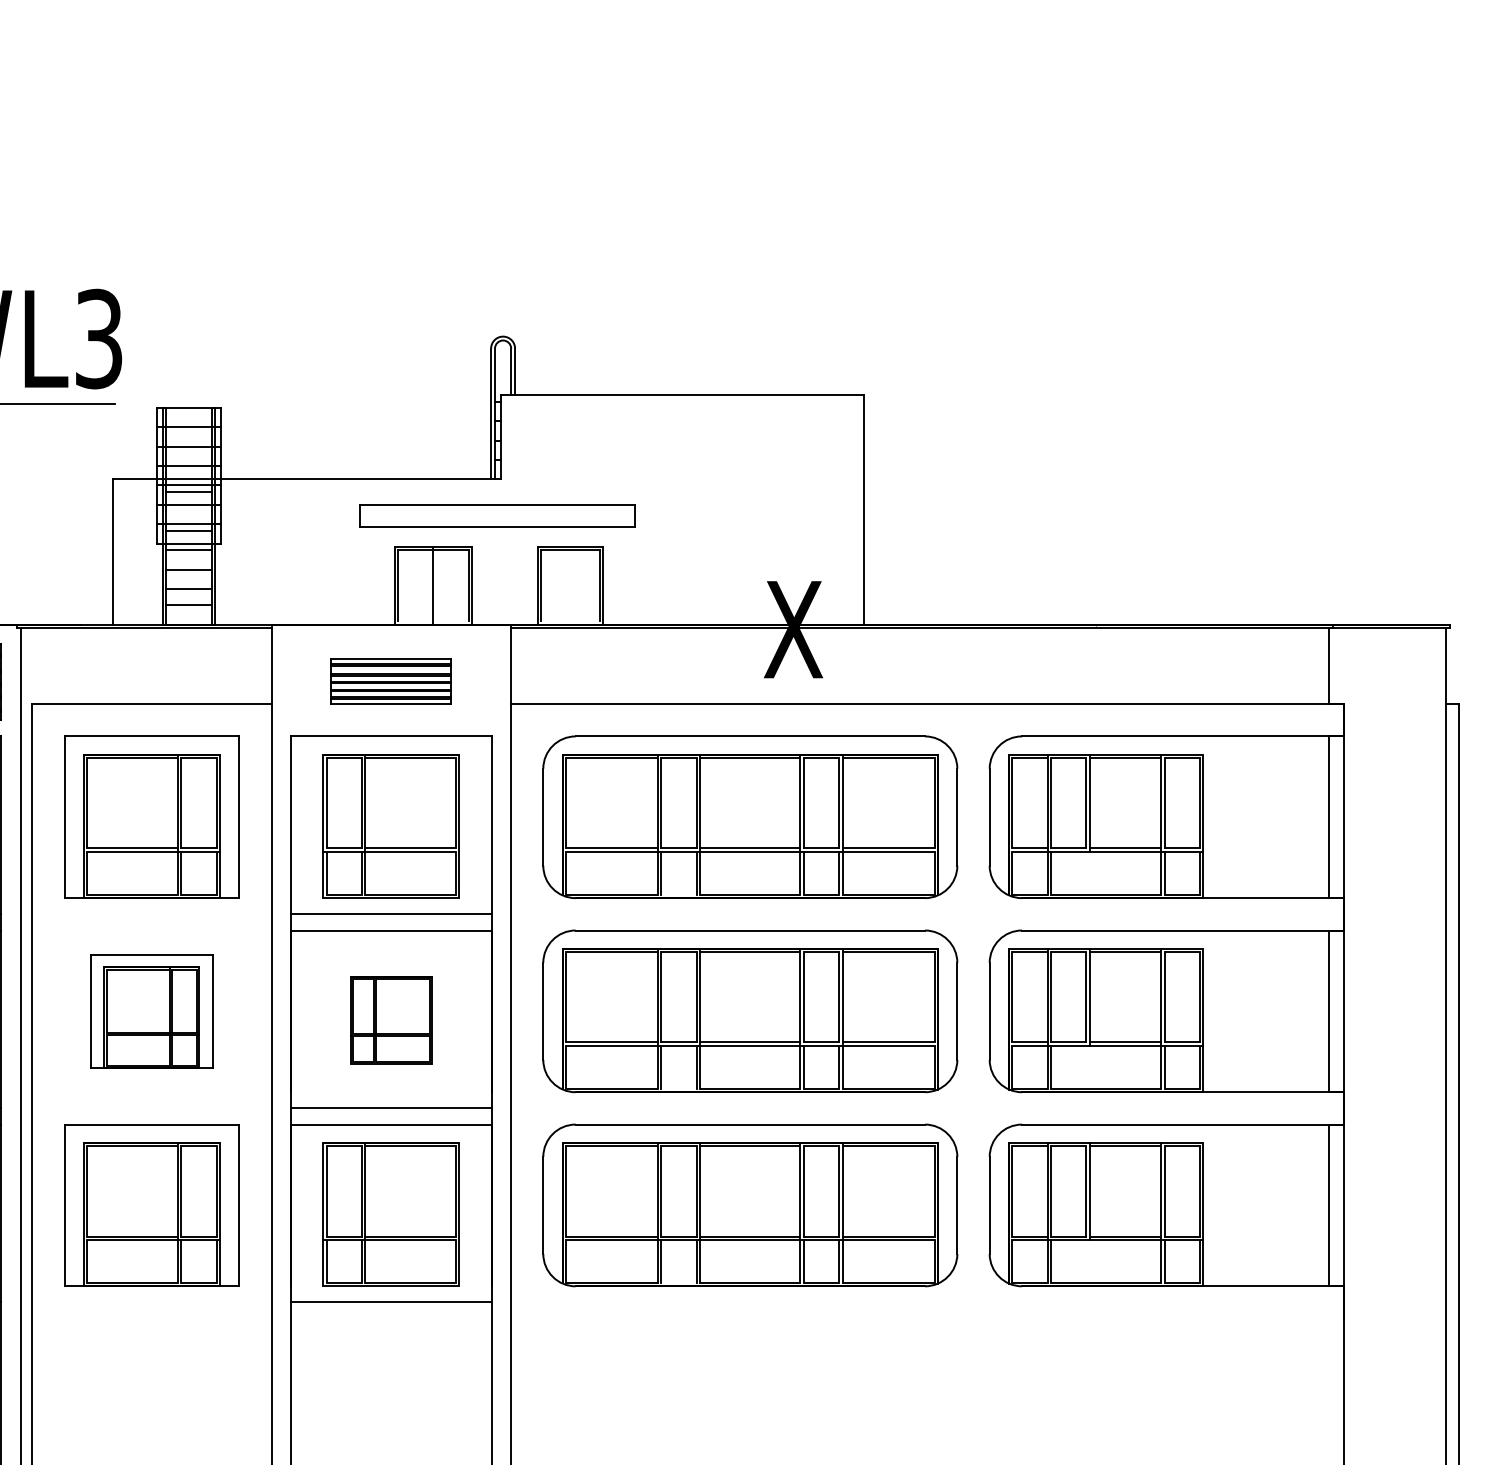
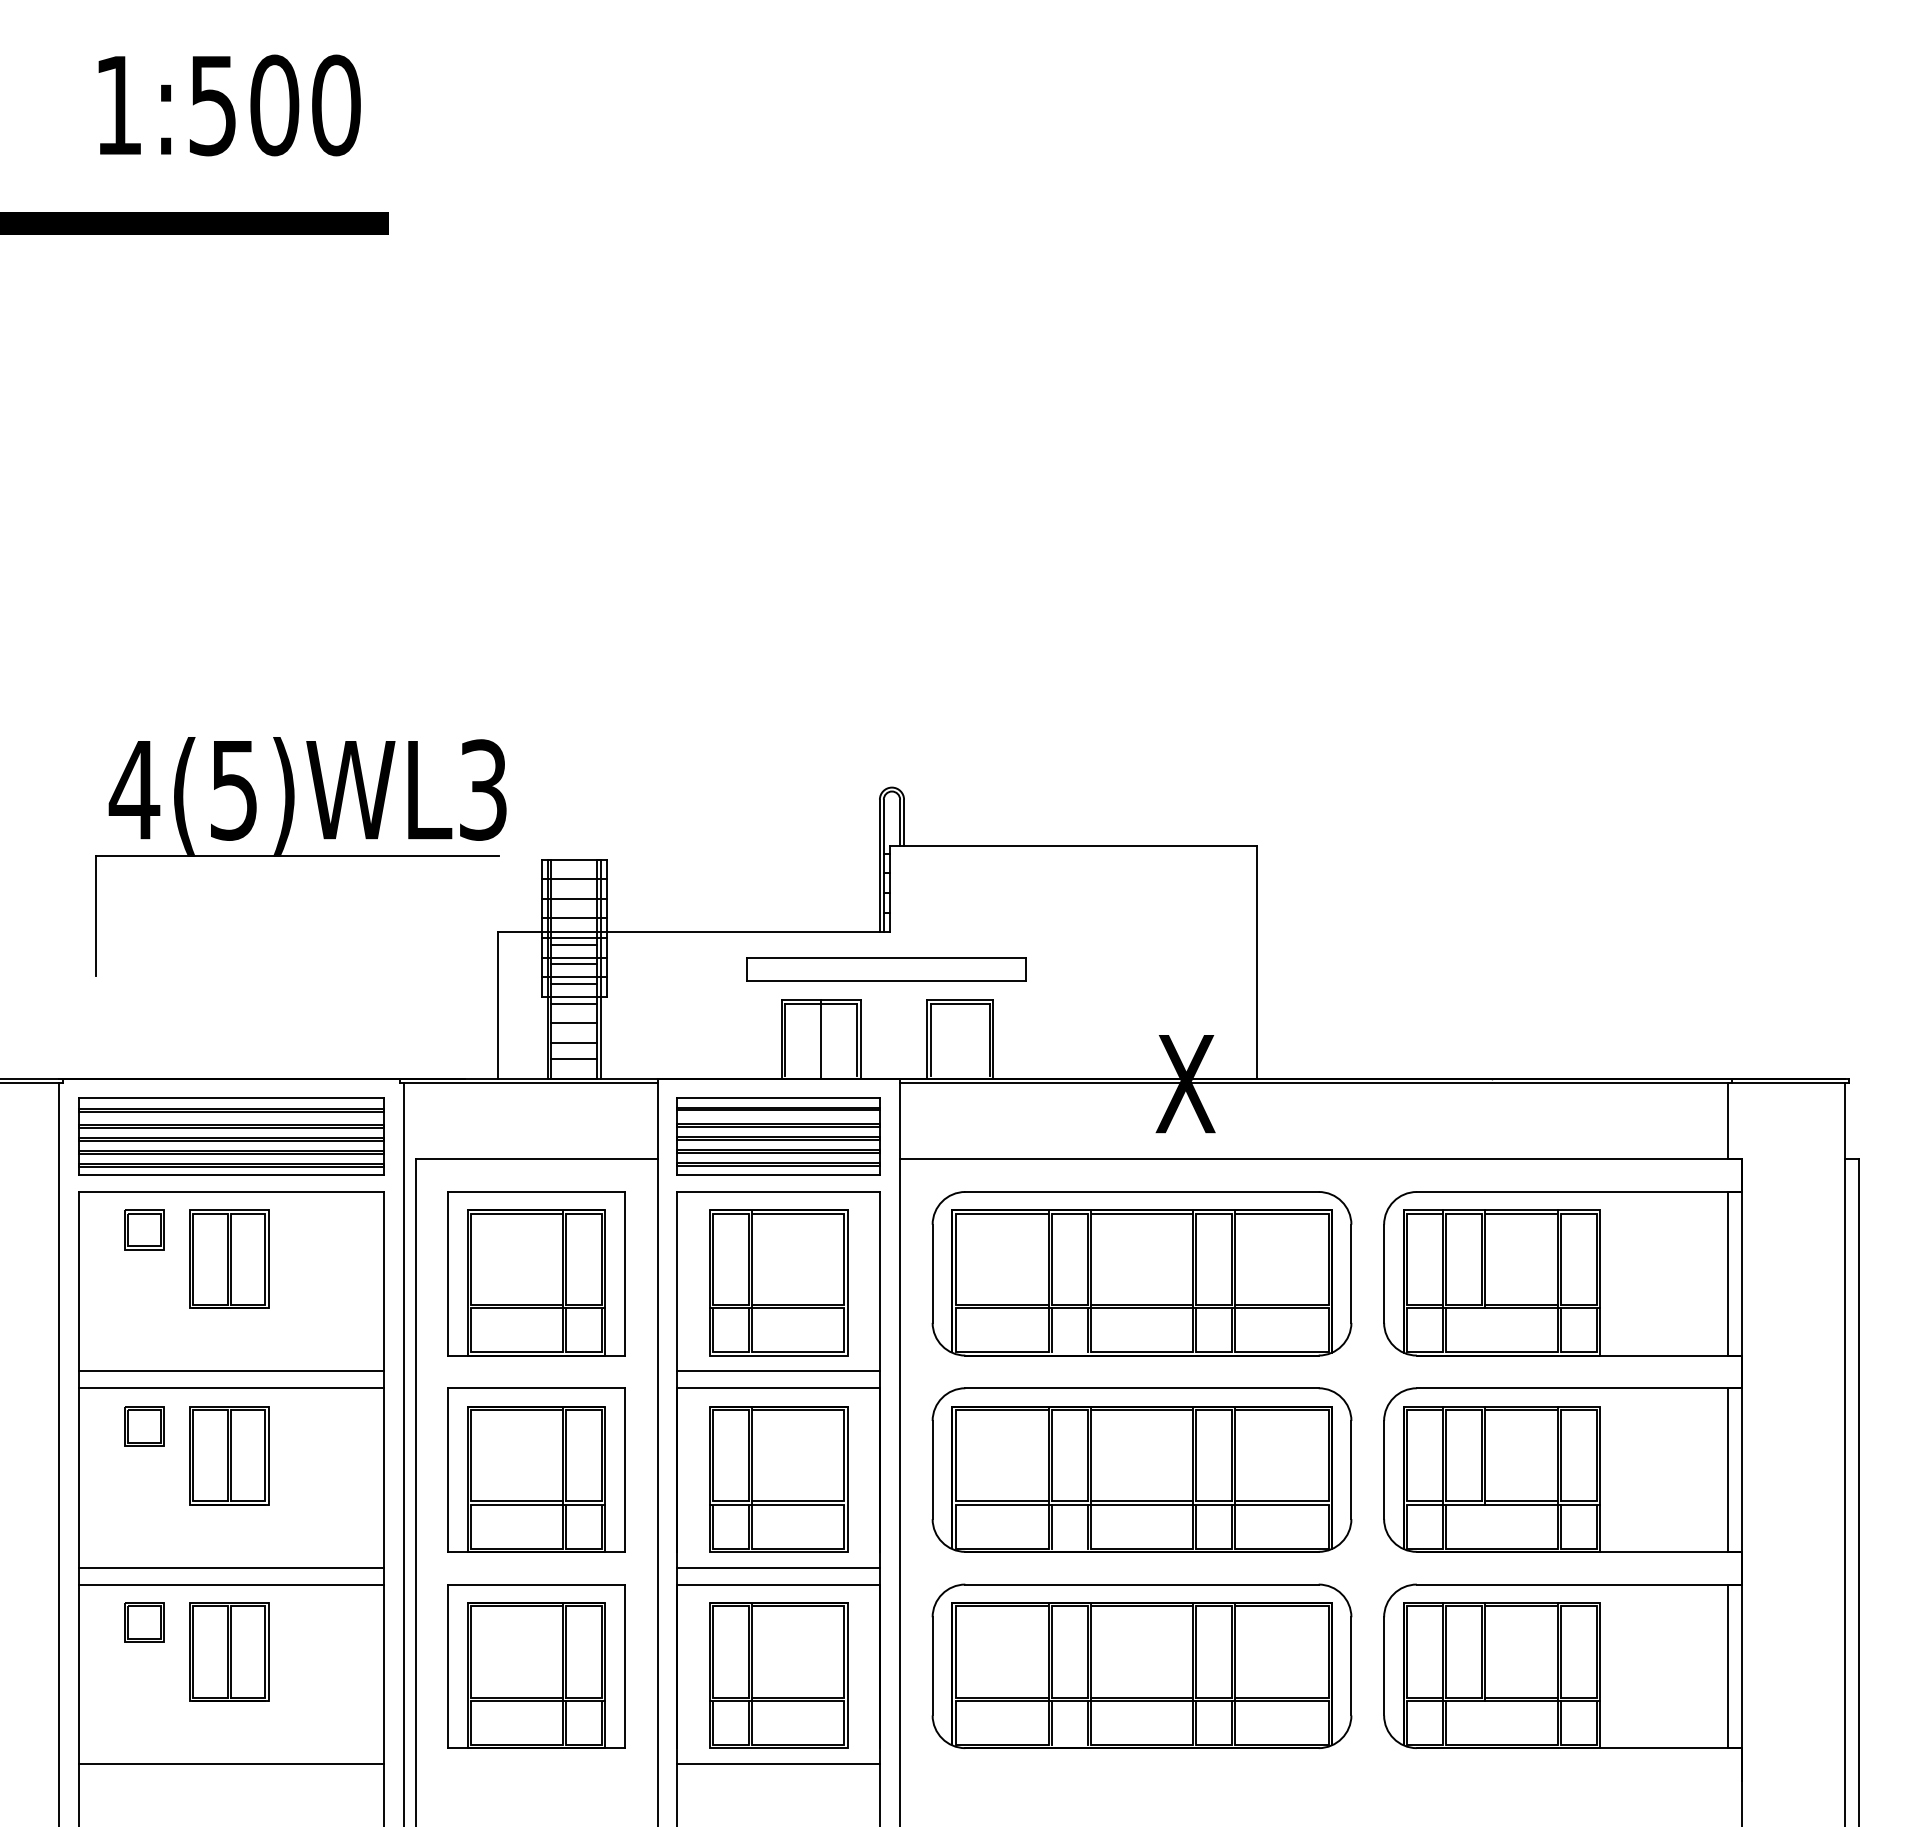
line: (189, 511) -> (574, 964), added
part: (390, 681) -> (778, 1136), size x1.67
part: (151, 1010) -> (536, 1469), size x1.43
part: (390, 1020) -> (778, 1479), size x1.67

